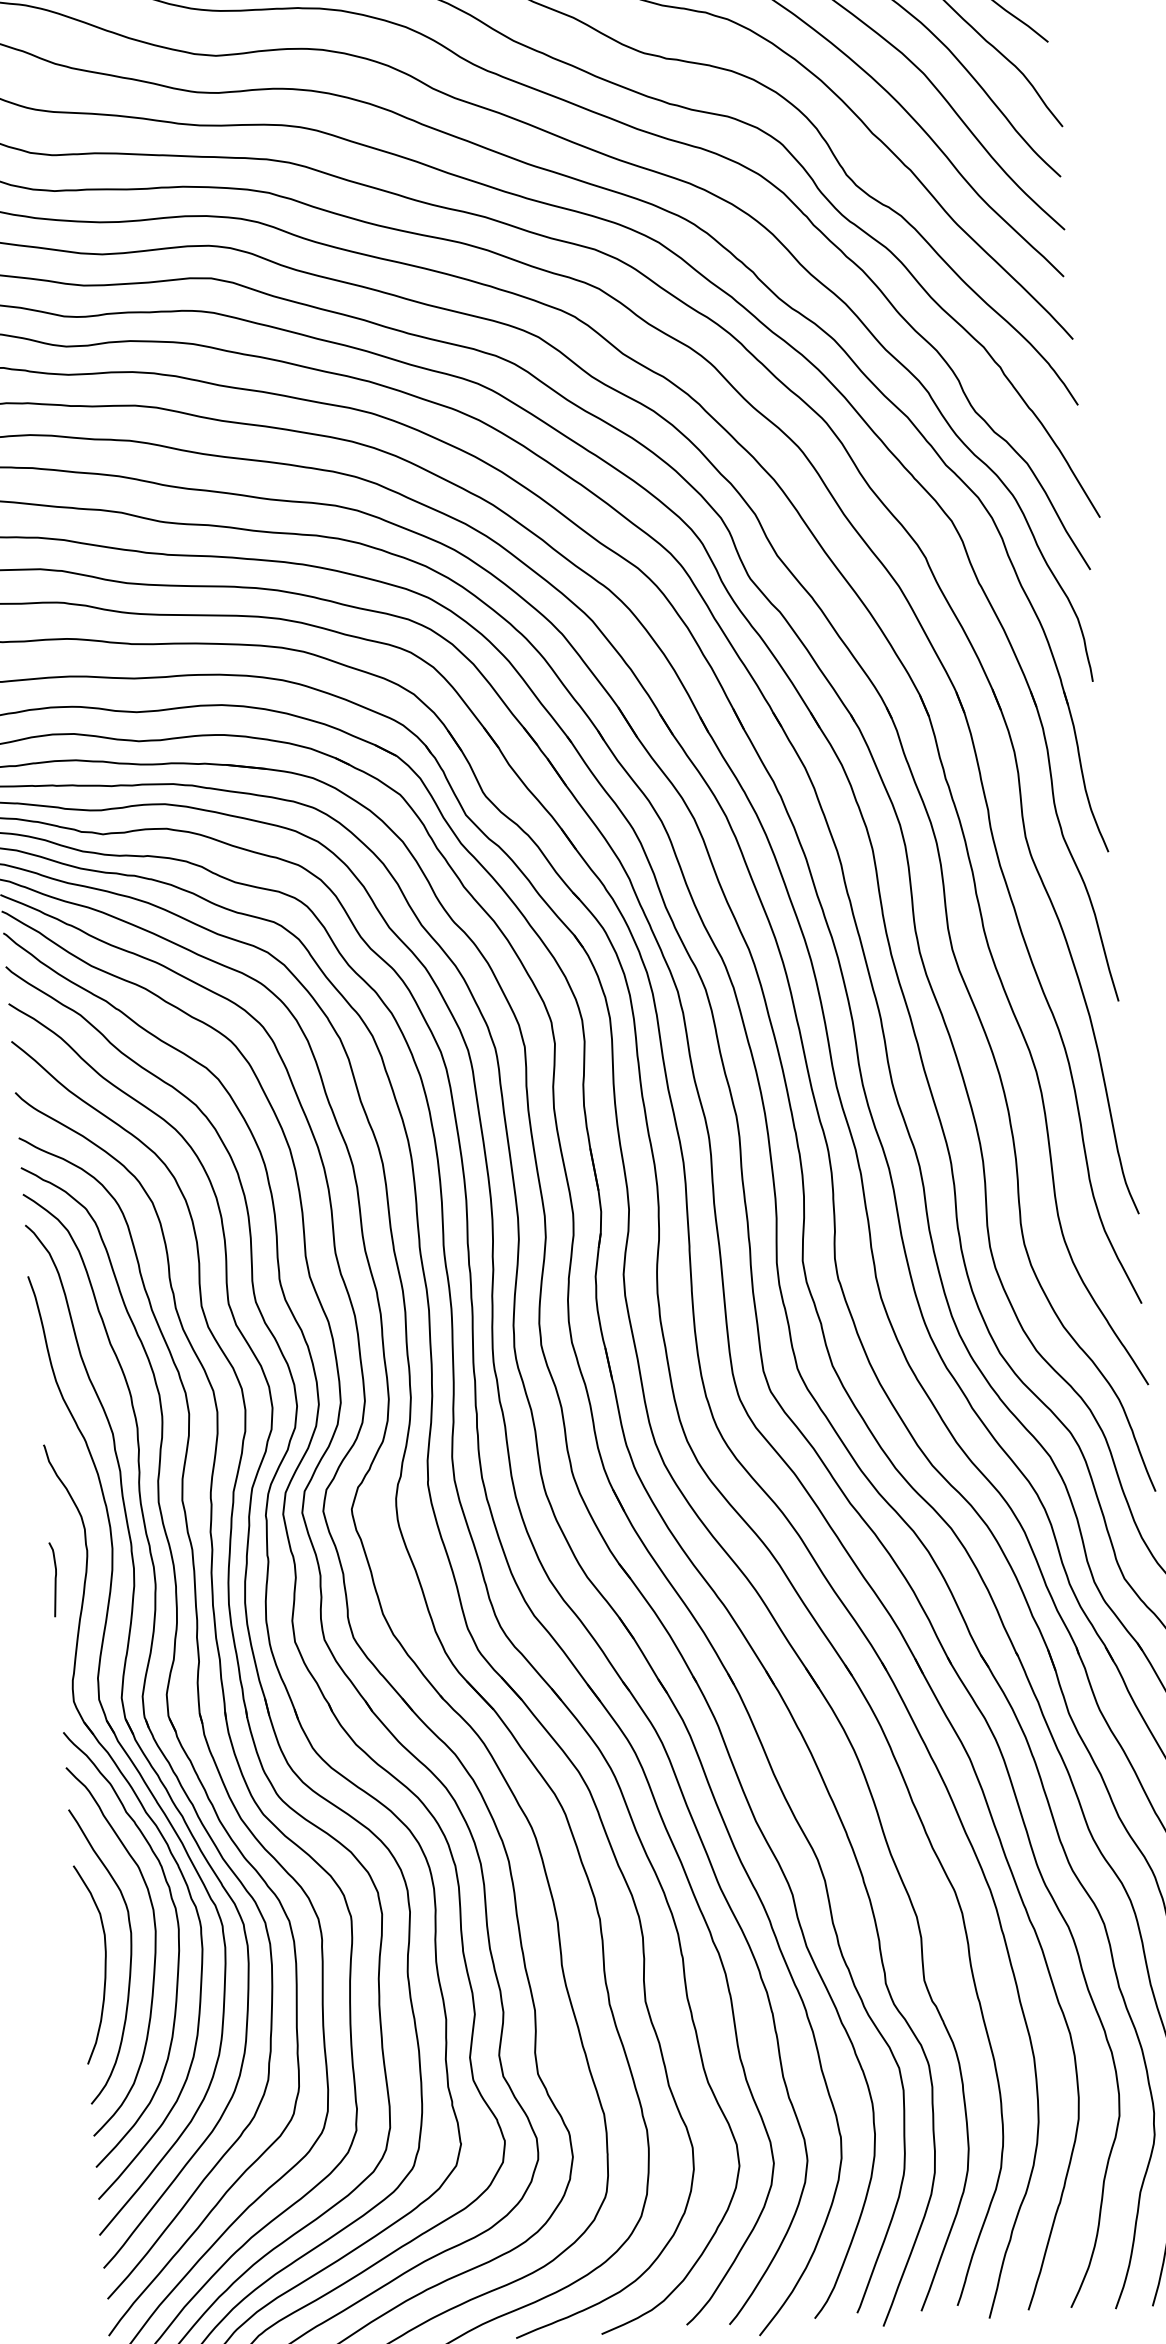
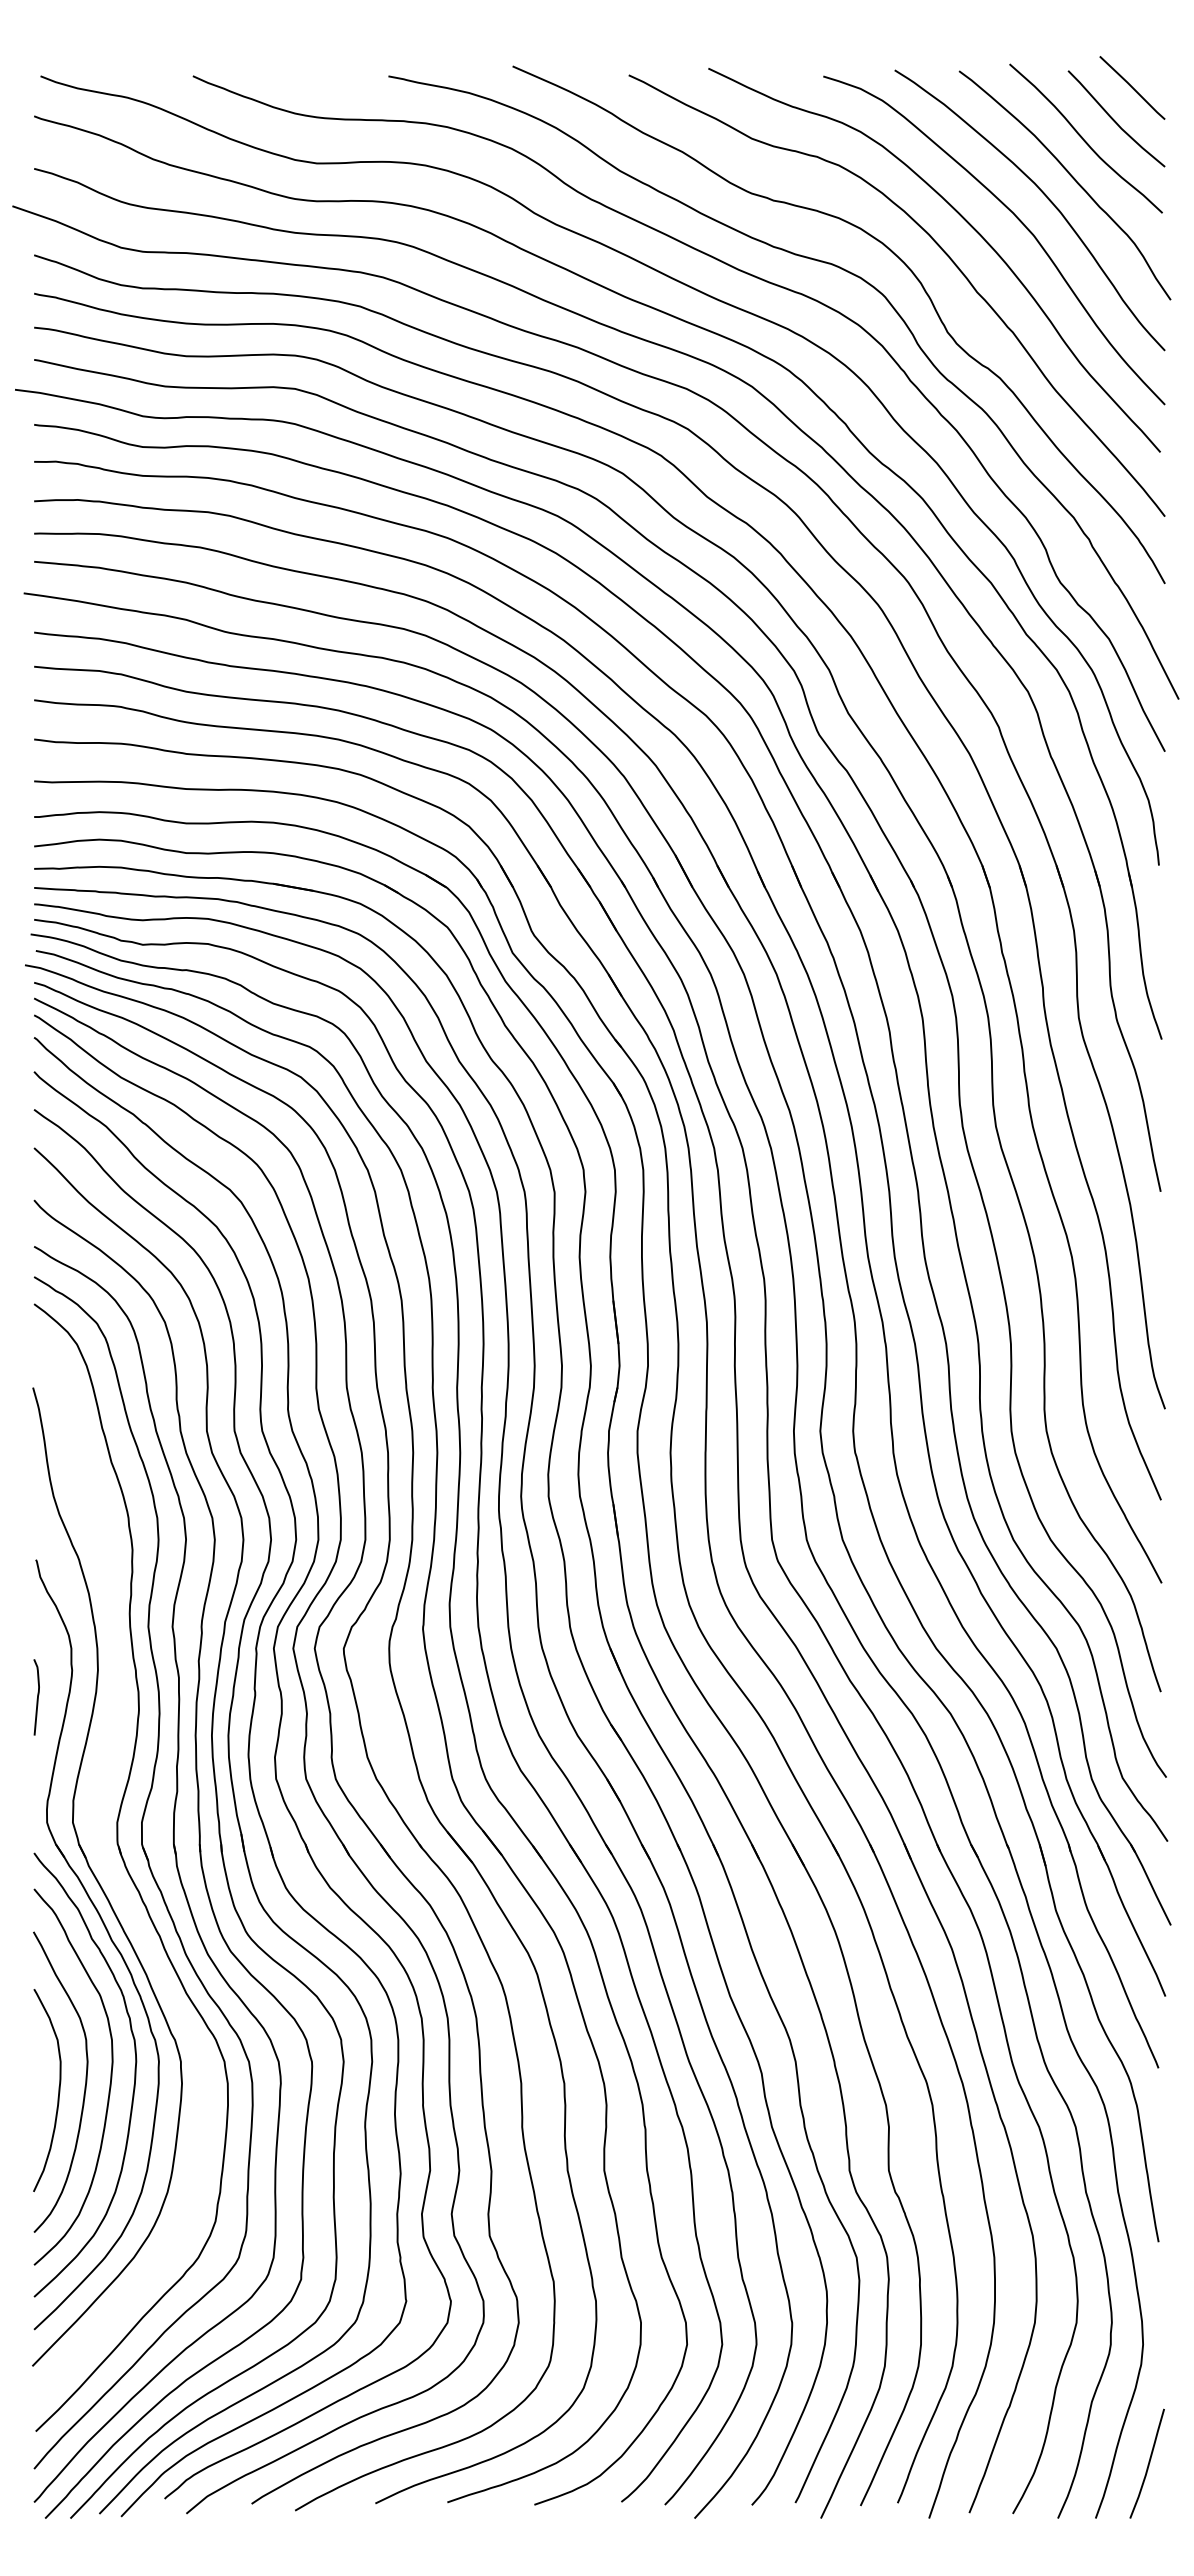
part: (139, 1744) -> (110, 1871), removed

